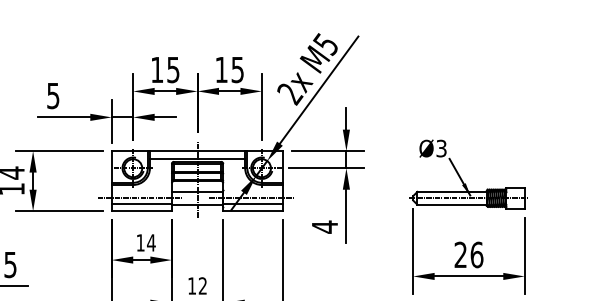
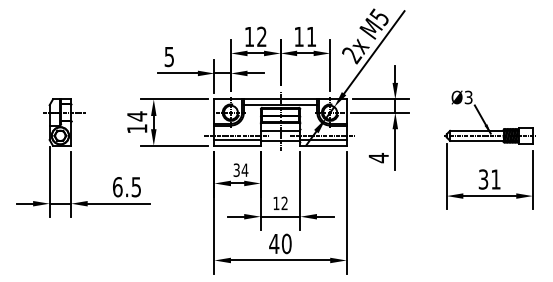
text: (172, 69) -> (261, 36), 15 -> 12
text: (237, 70) -> (311, 37), 15 -> 11
text: (140, 241) -> (236, 169), 14 -> 34
text: (468, 254) -> (489, 179), 26 -> 31

